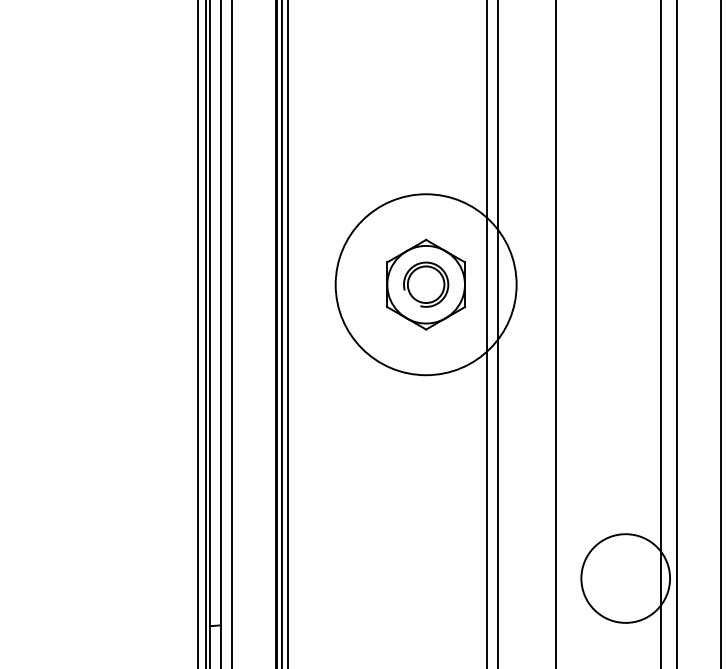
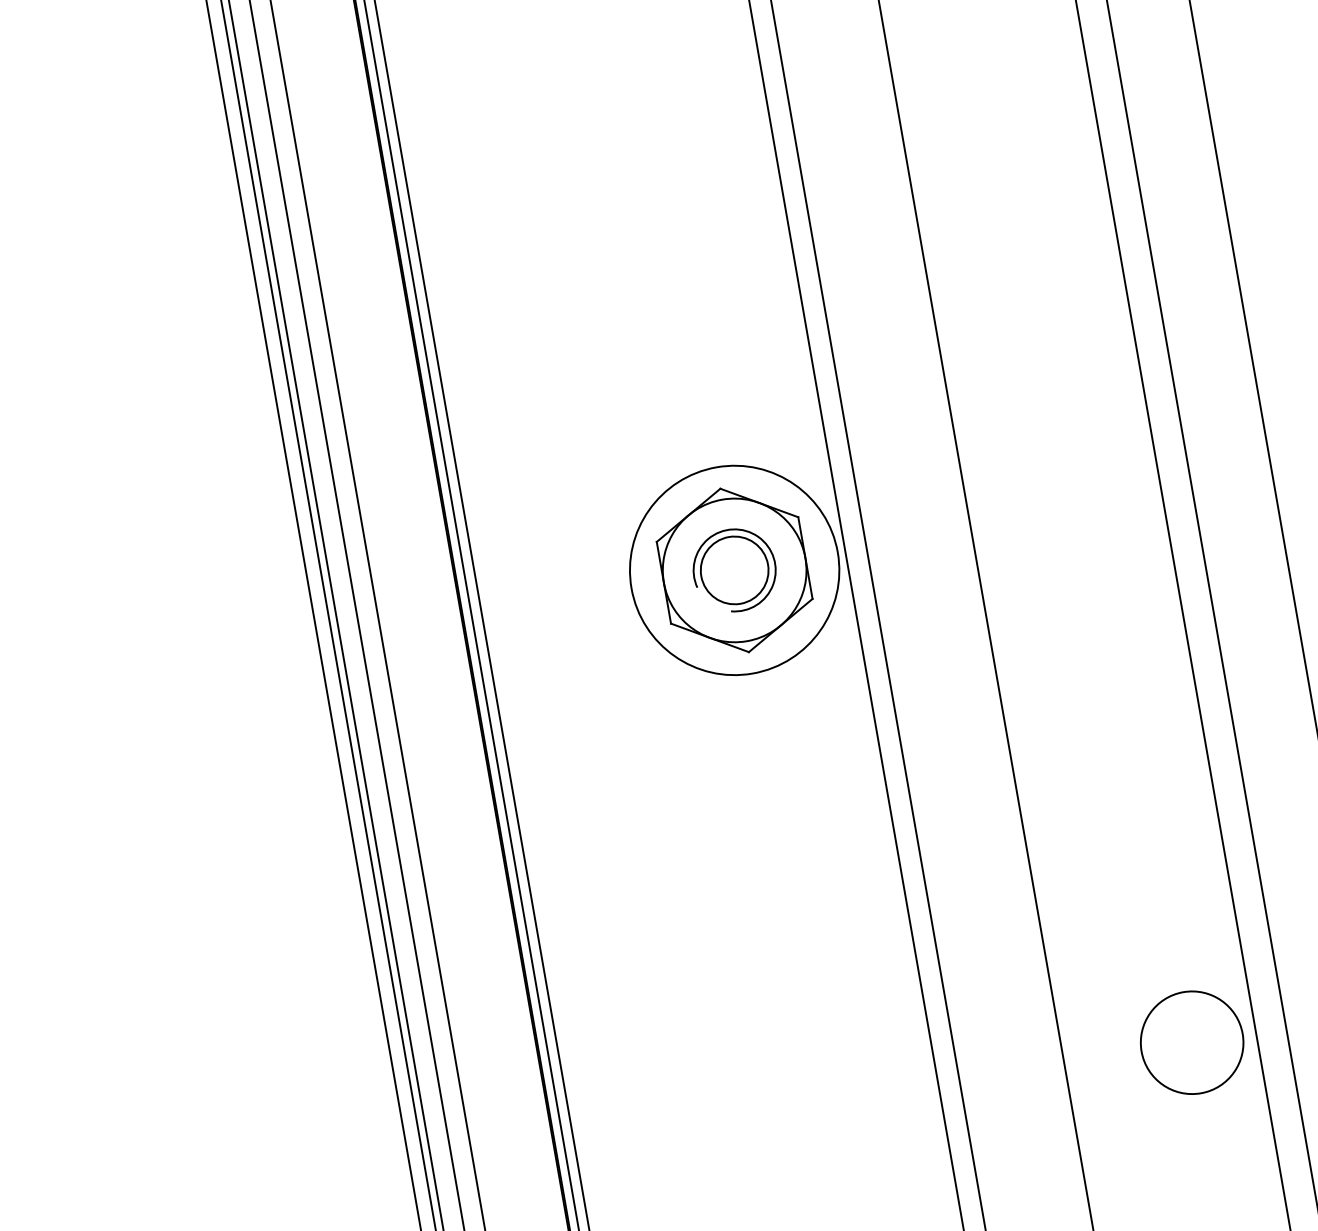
circle: (425, 284) -> (733, 570), size x0.62
circle: (625, 578) -> (1191, 1042), size x0.62

